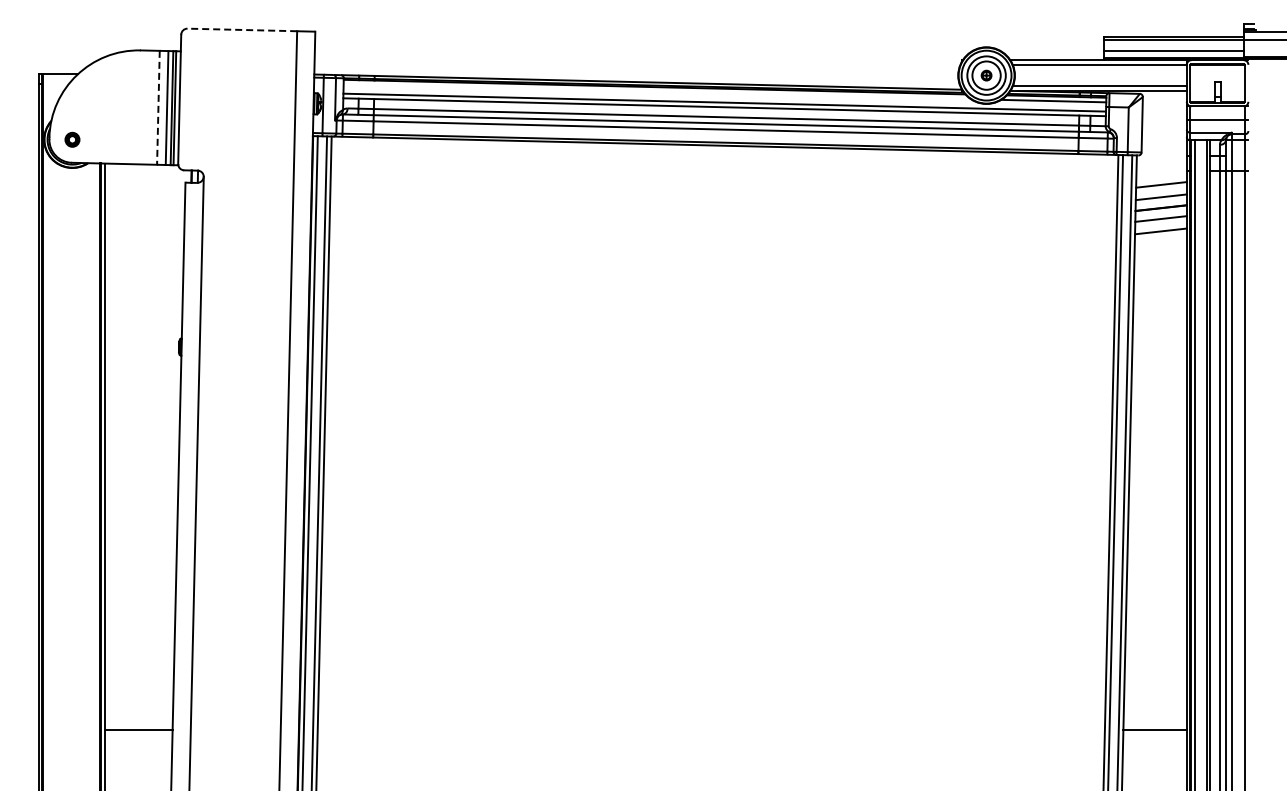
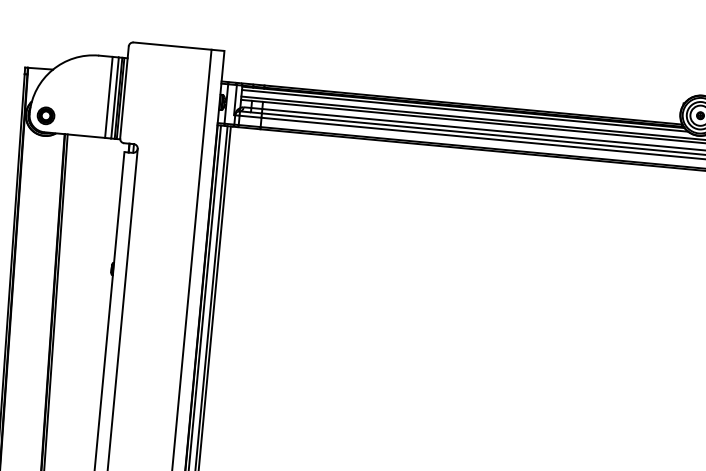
line: (242, 29) -> (172, 45), dashed -> solid
line: (656, 91) -> (464, 110), added
line: (158, 107) -> (108, 97), dashed -> solid
part: (72, 139) -> (46, 115), size x1.67

